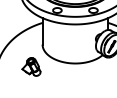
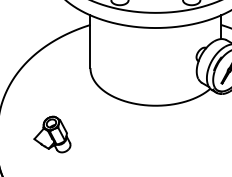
part: (31, 66) -> (52, 133), moved

